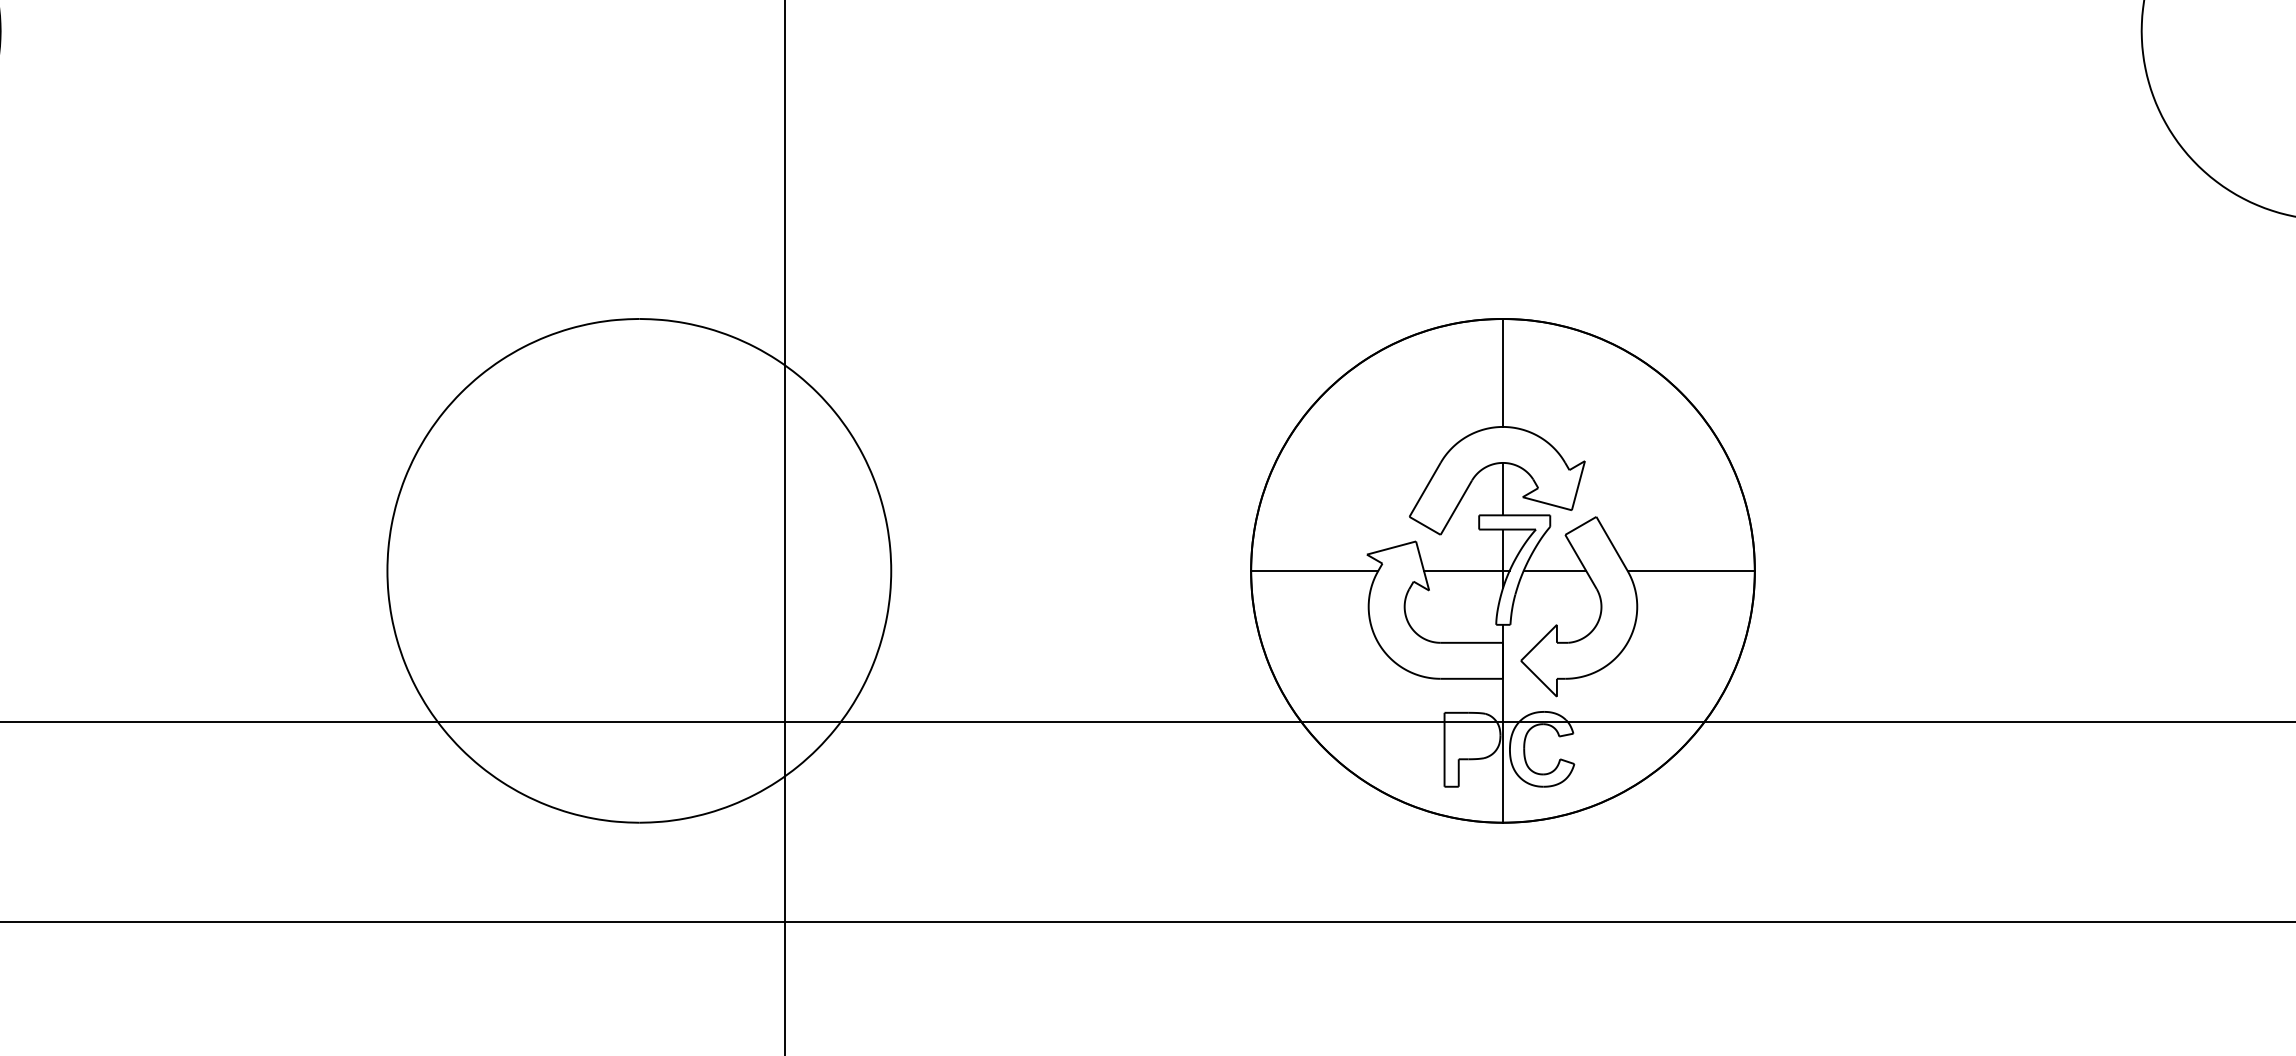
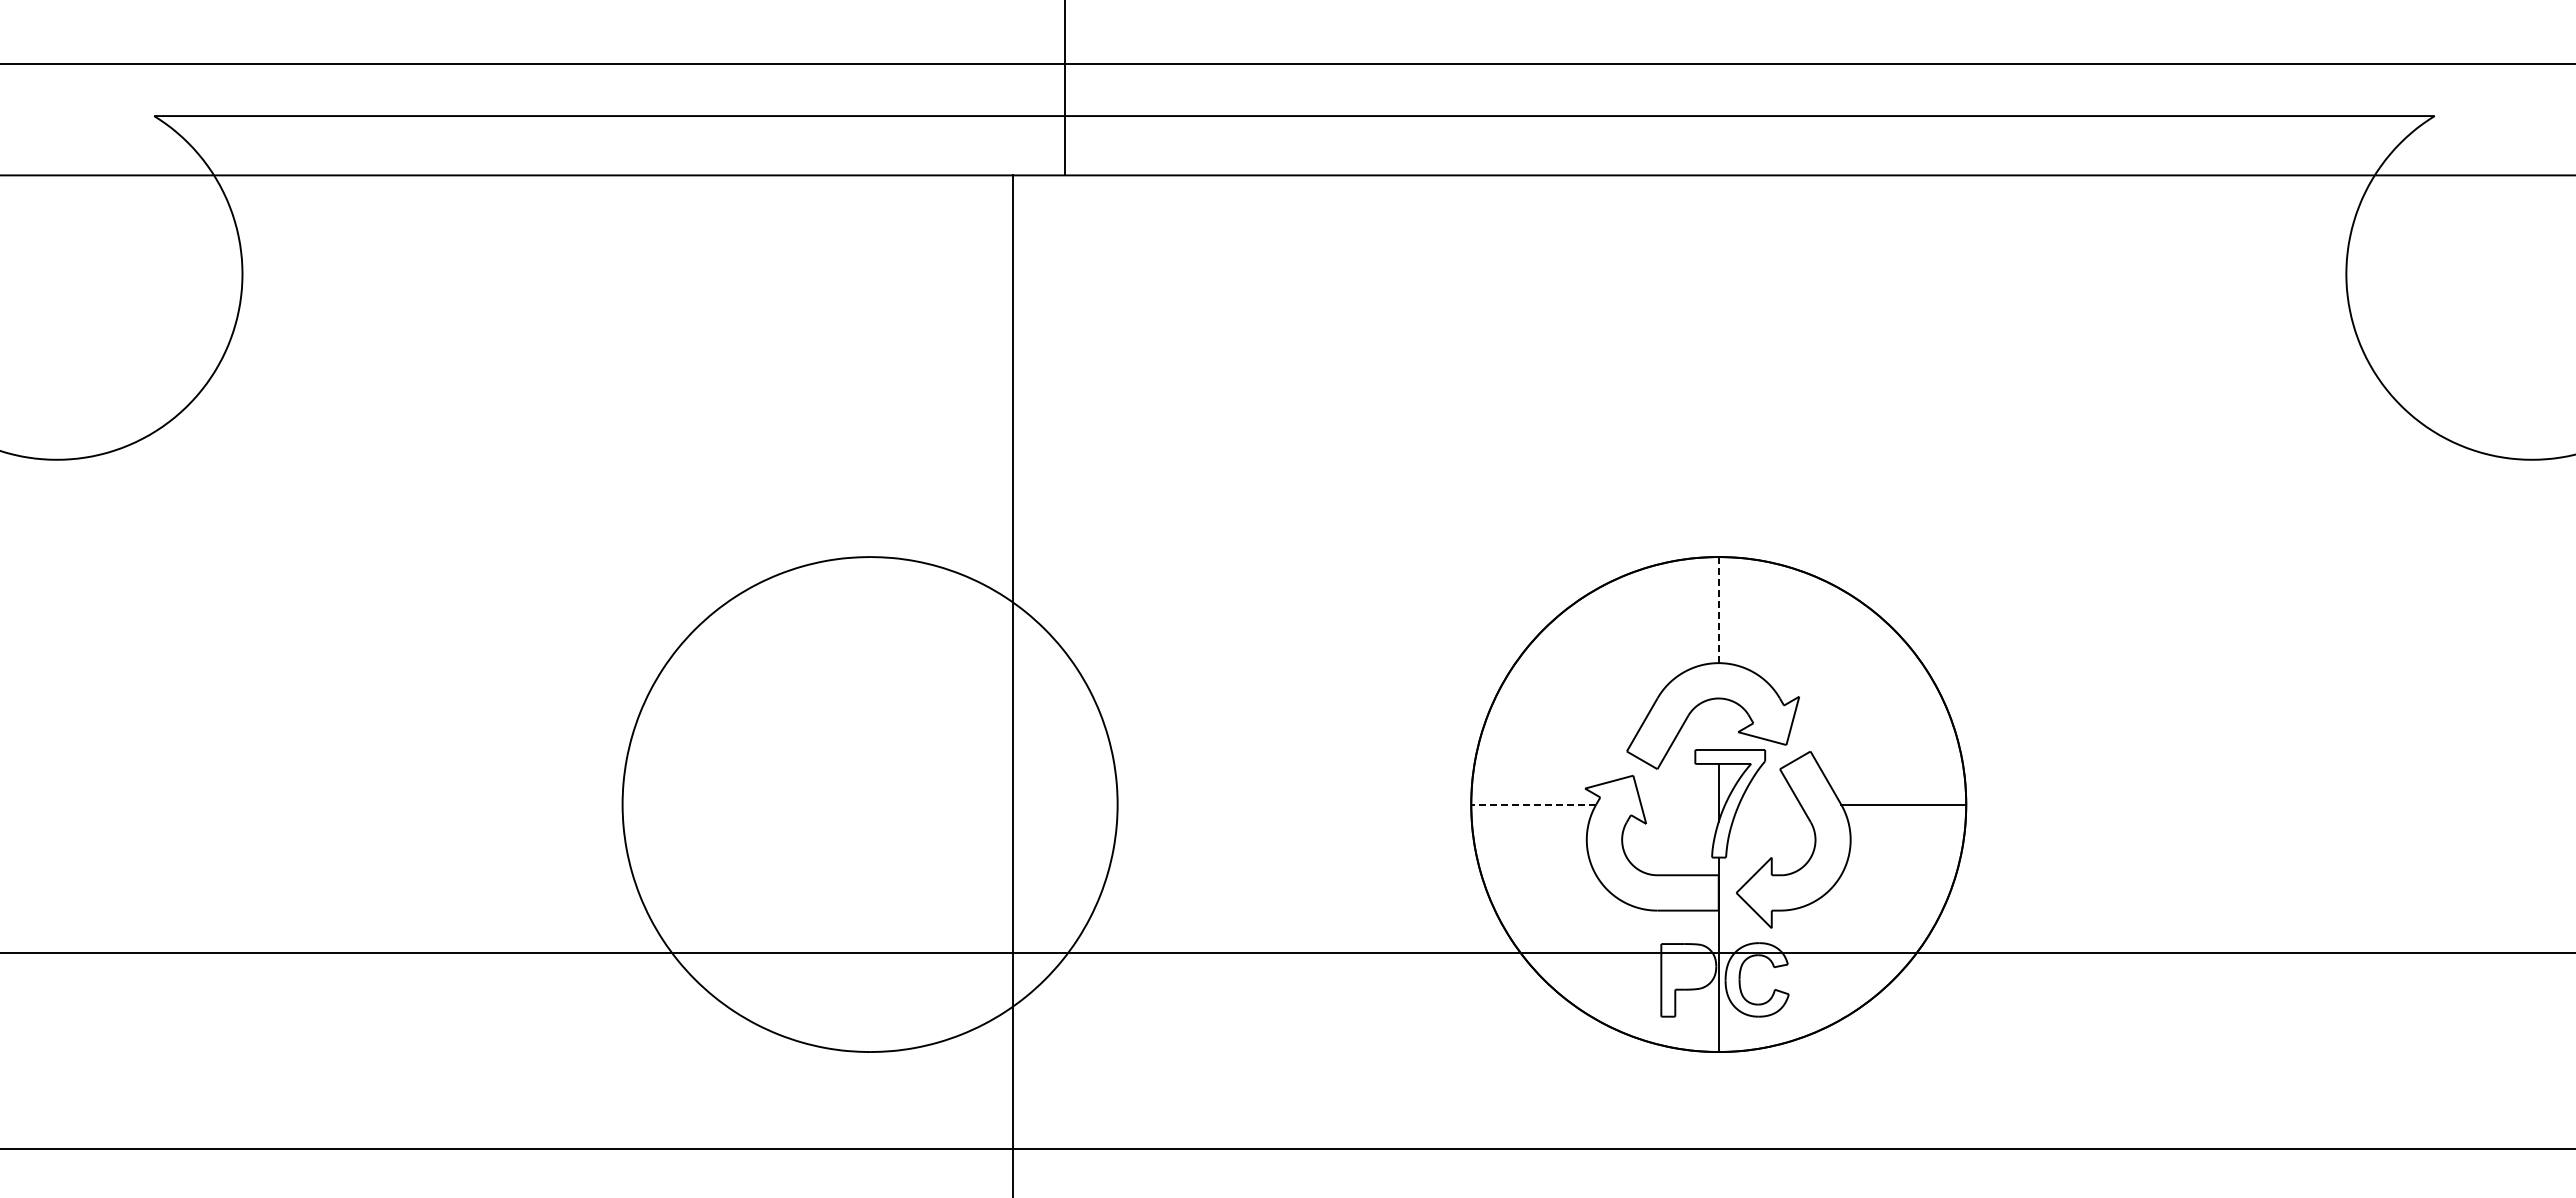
line: (1502, 372) -> (1718, 609), solid -> dashed
line: (1502, 488) -> (1718, 723), removed
line: (1314, 570) -> (1533, 804), solid -> dashed
line: (1467, 570) -> (1683, 804), removed
line: (1554, 570) -> (1769, 804), removed

